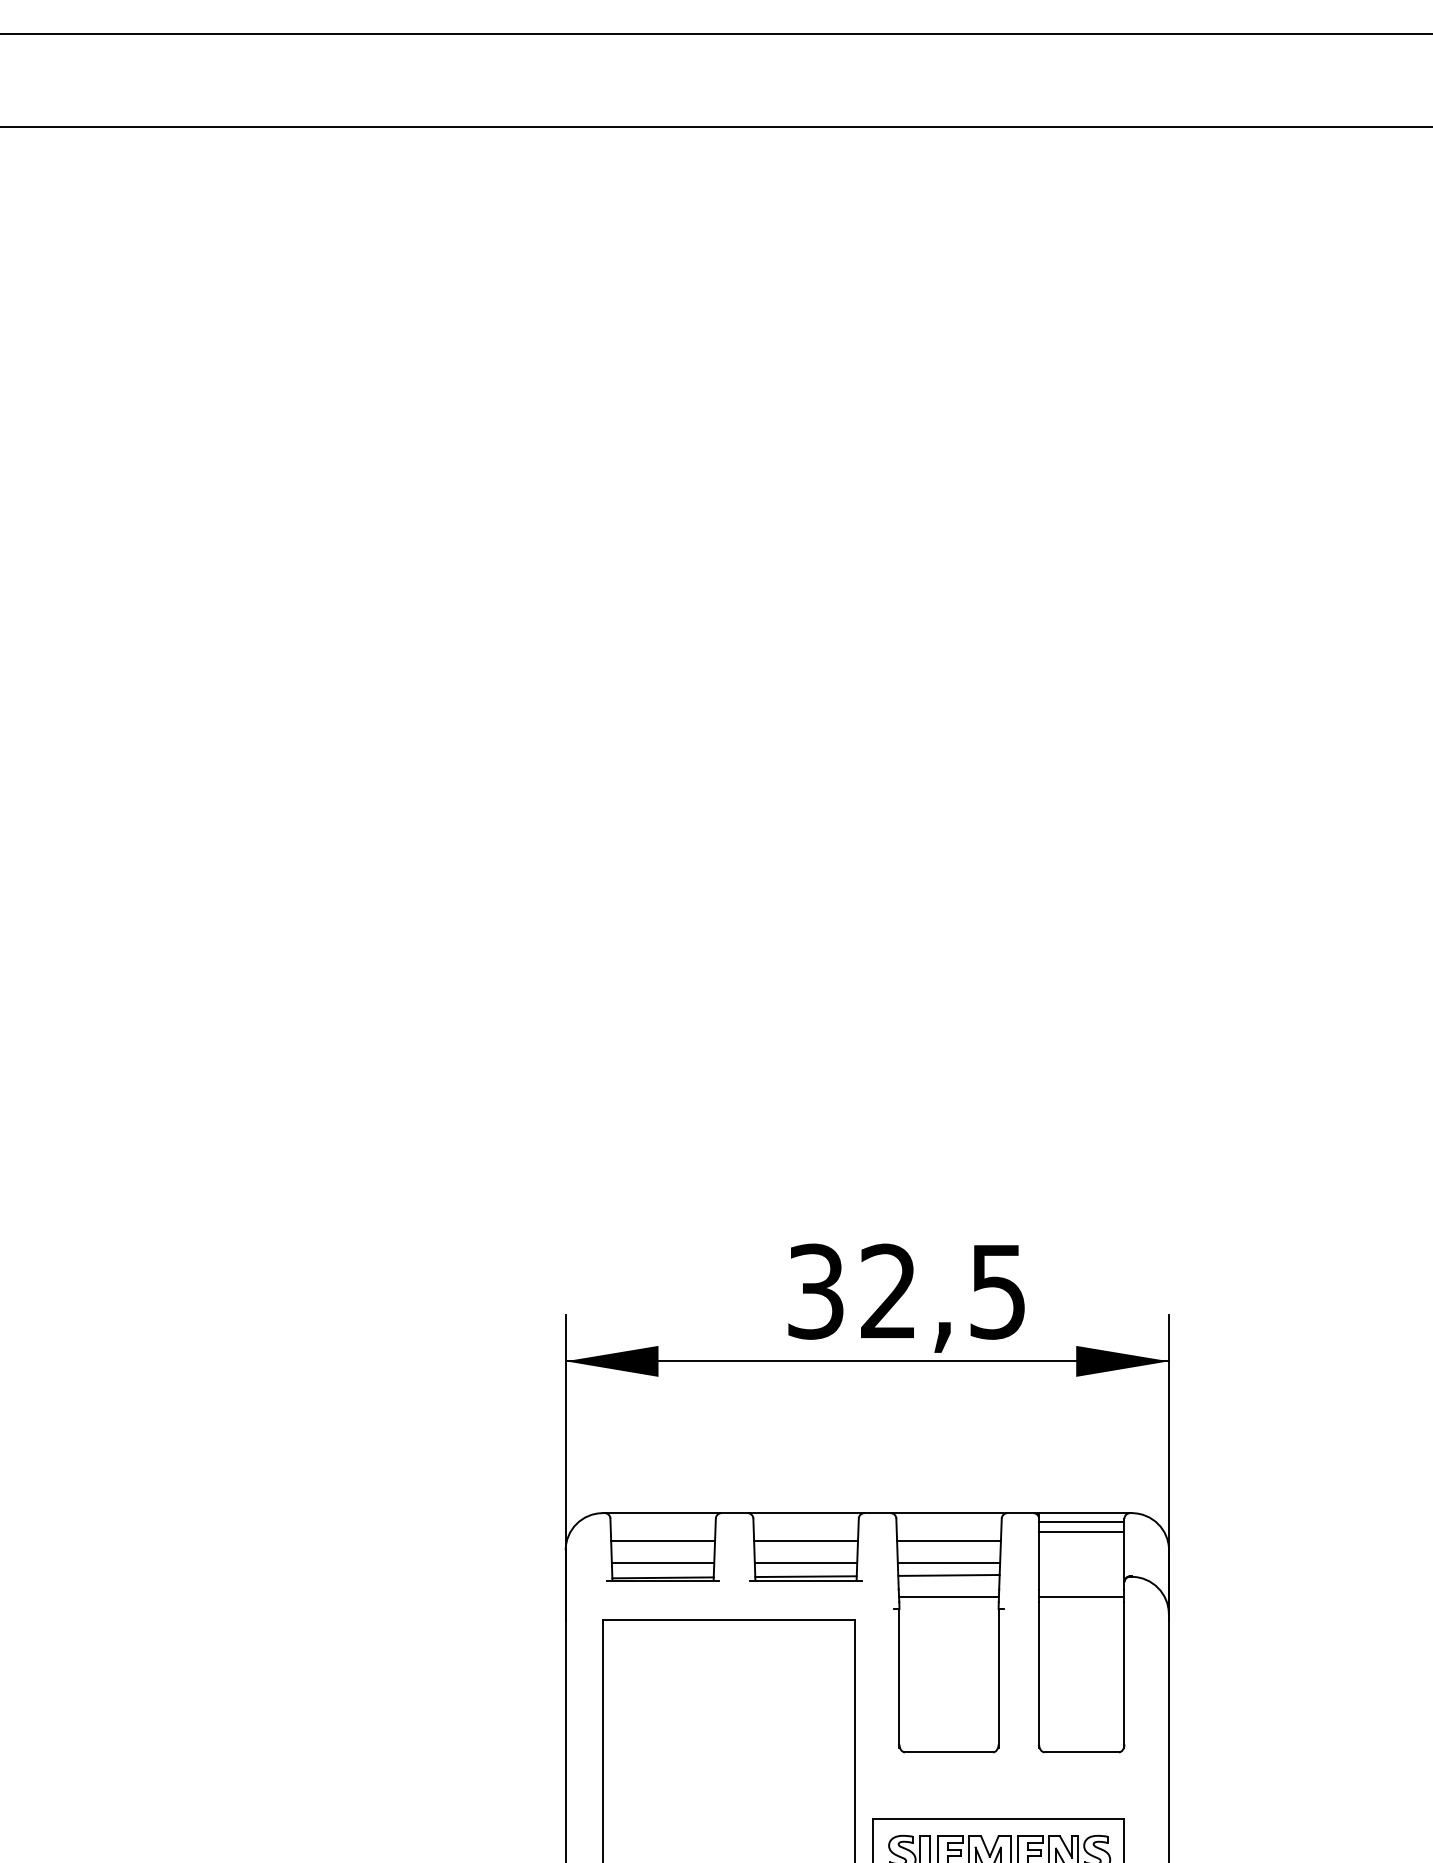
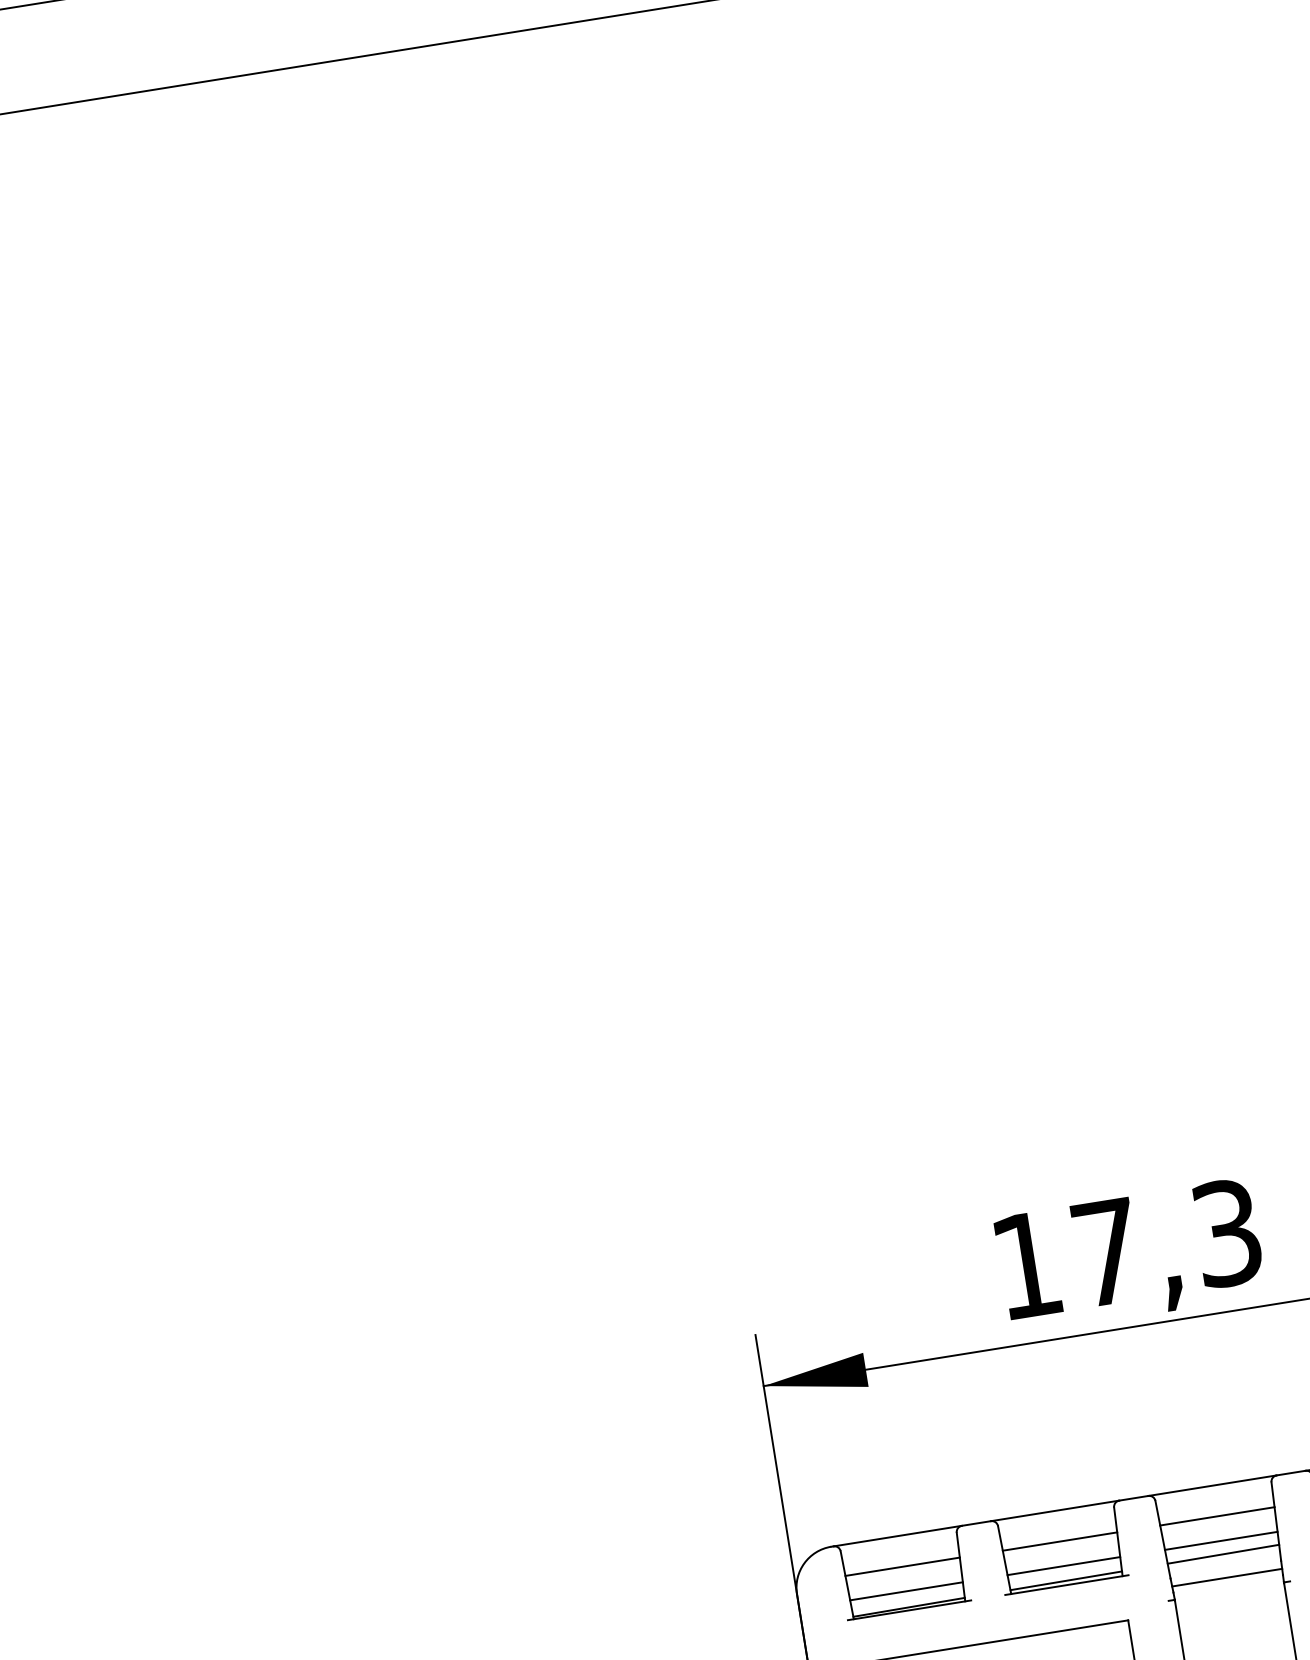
text: (906, 1291) -> (1126, 1249), 32,5 -> 17,3

